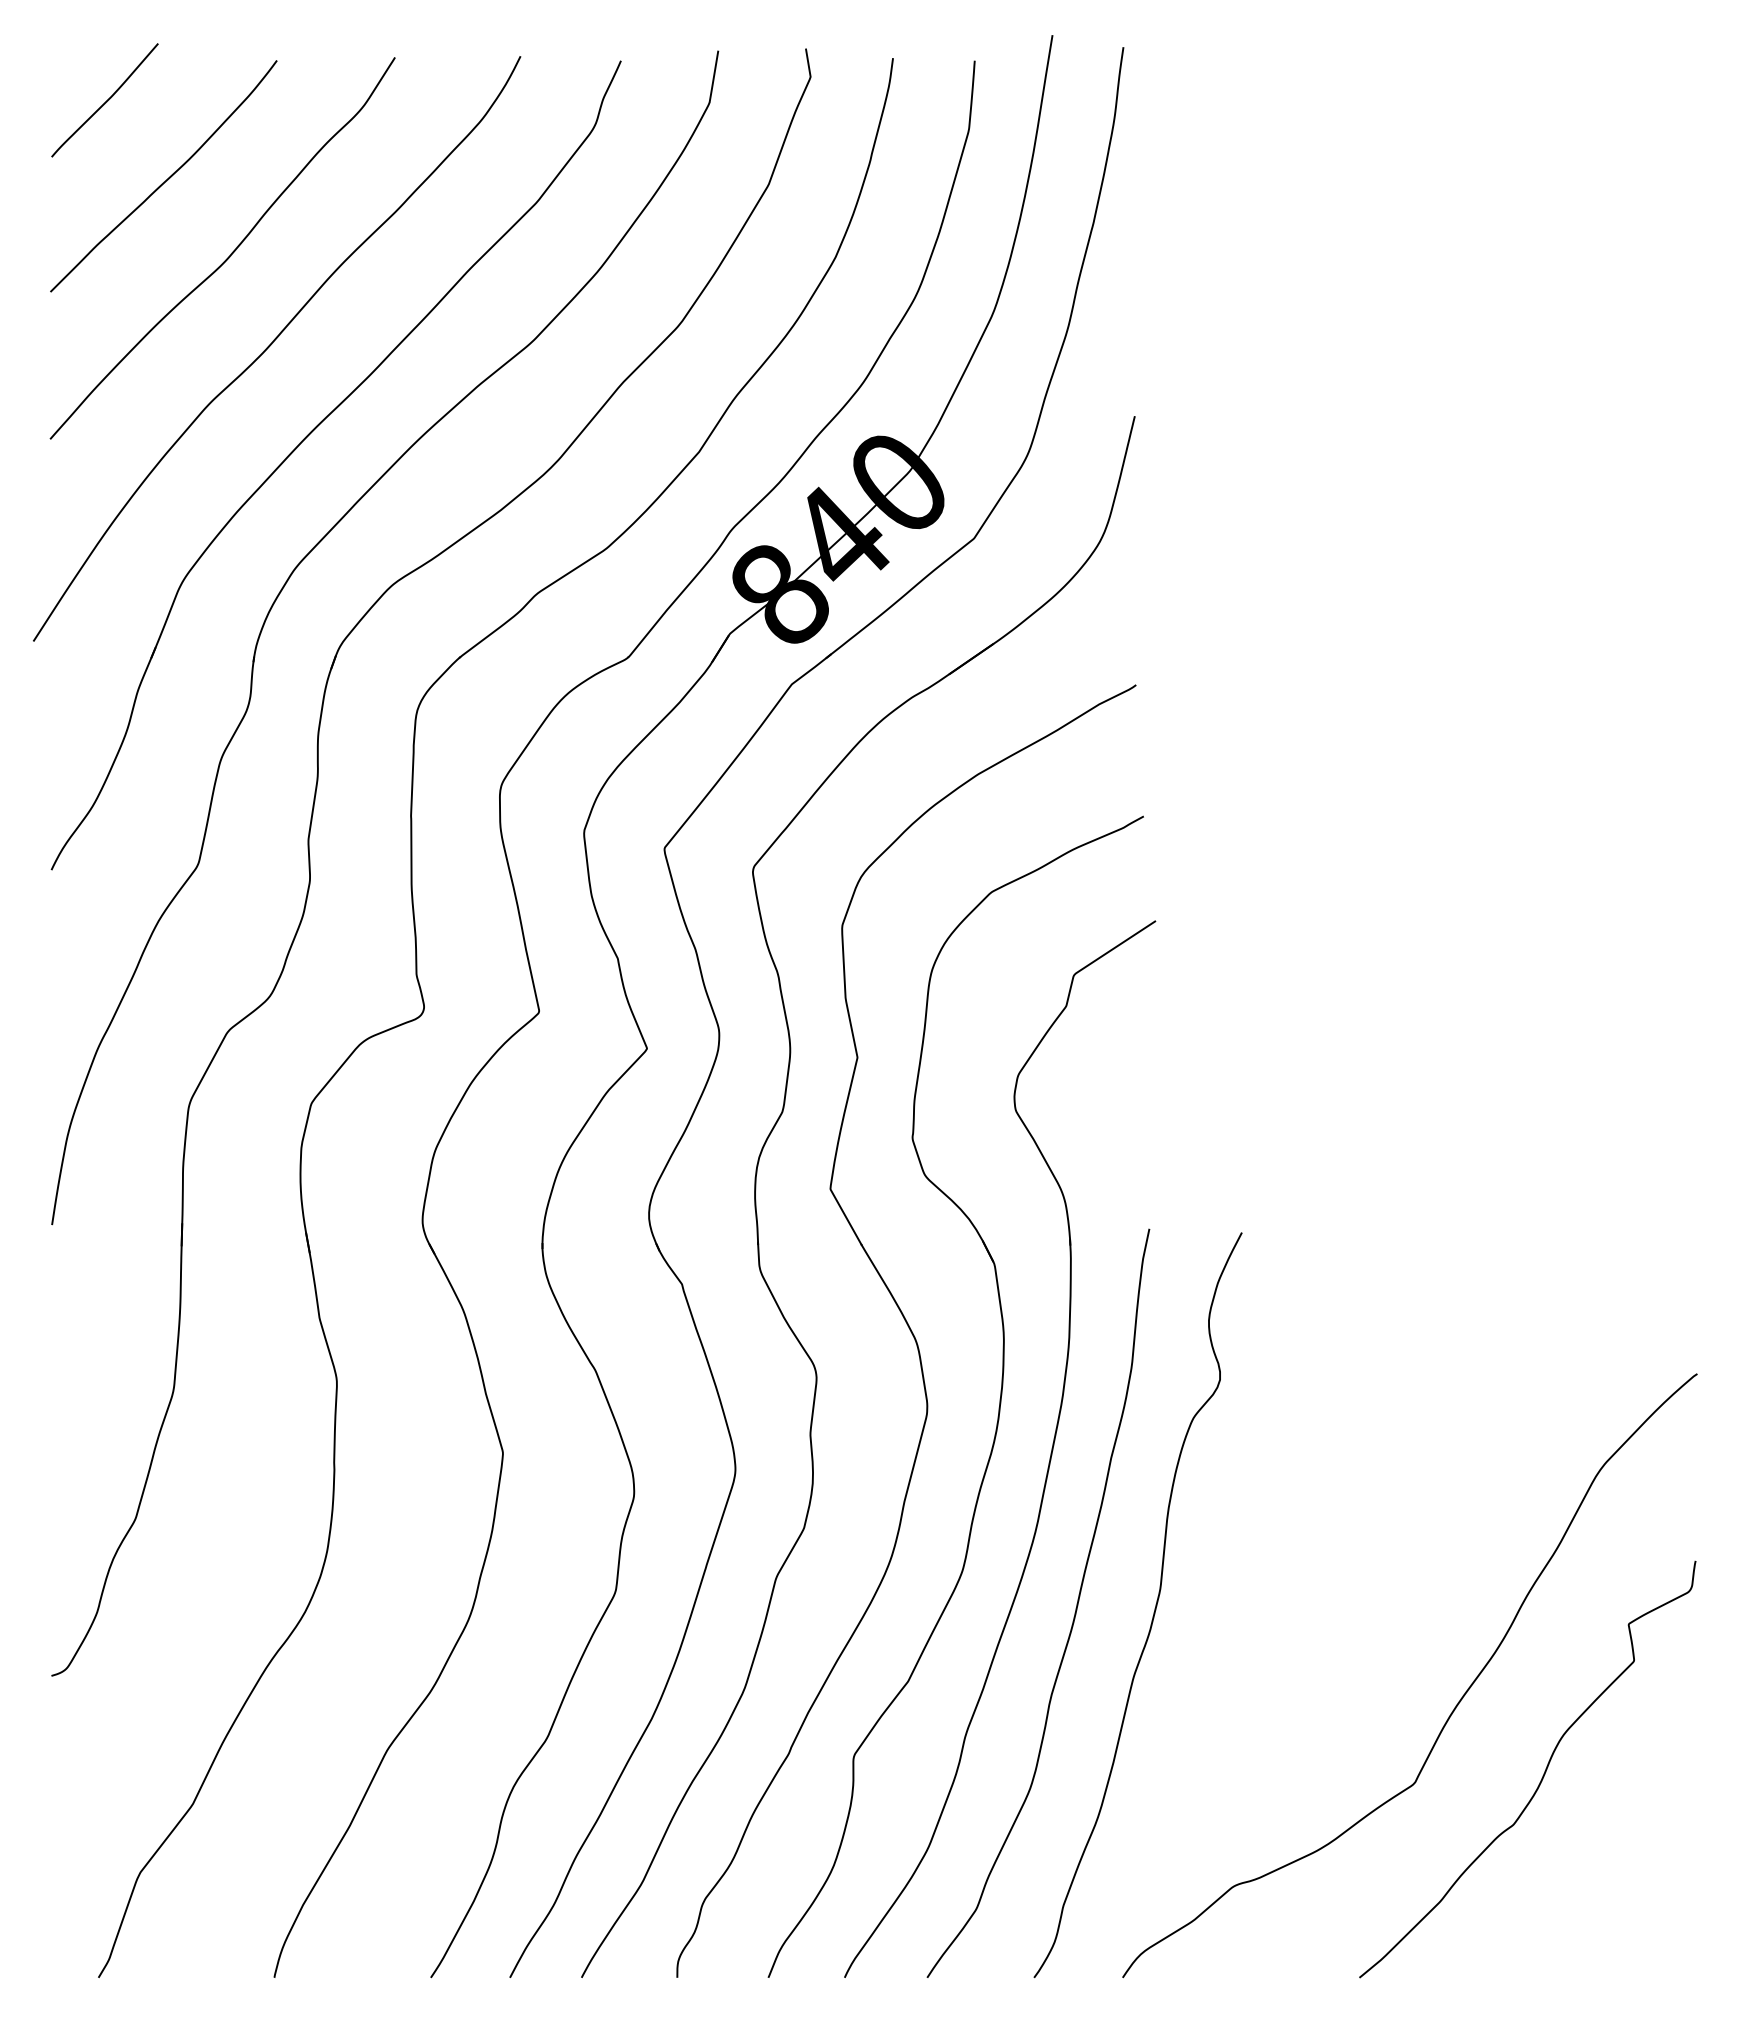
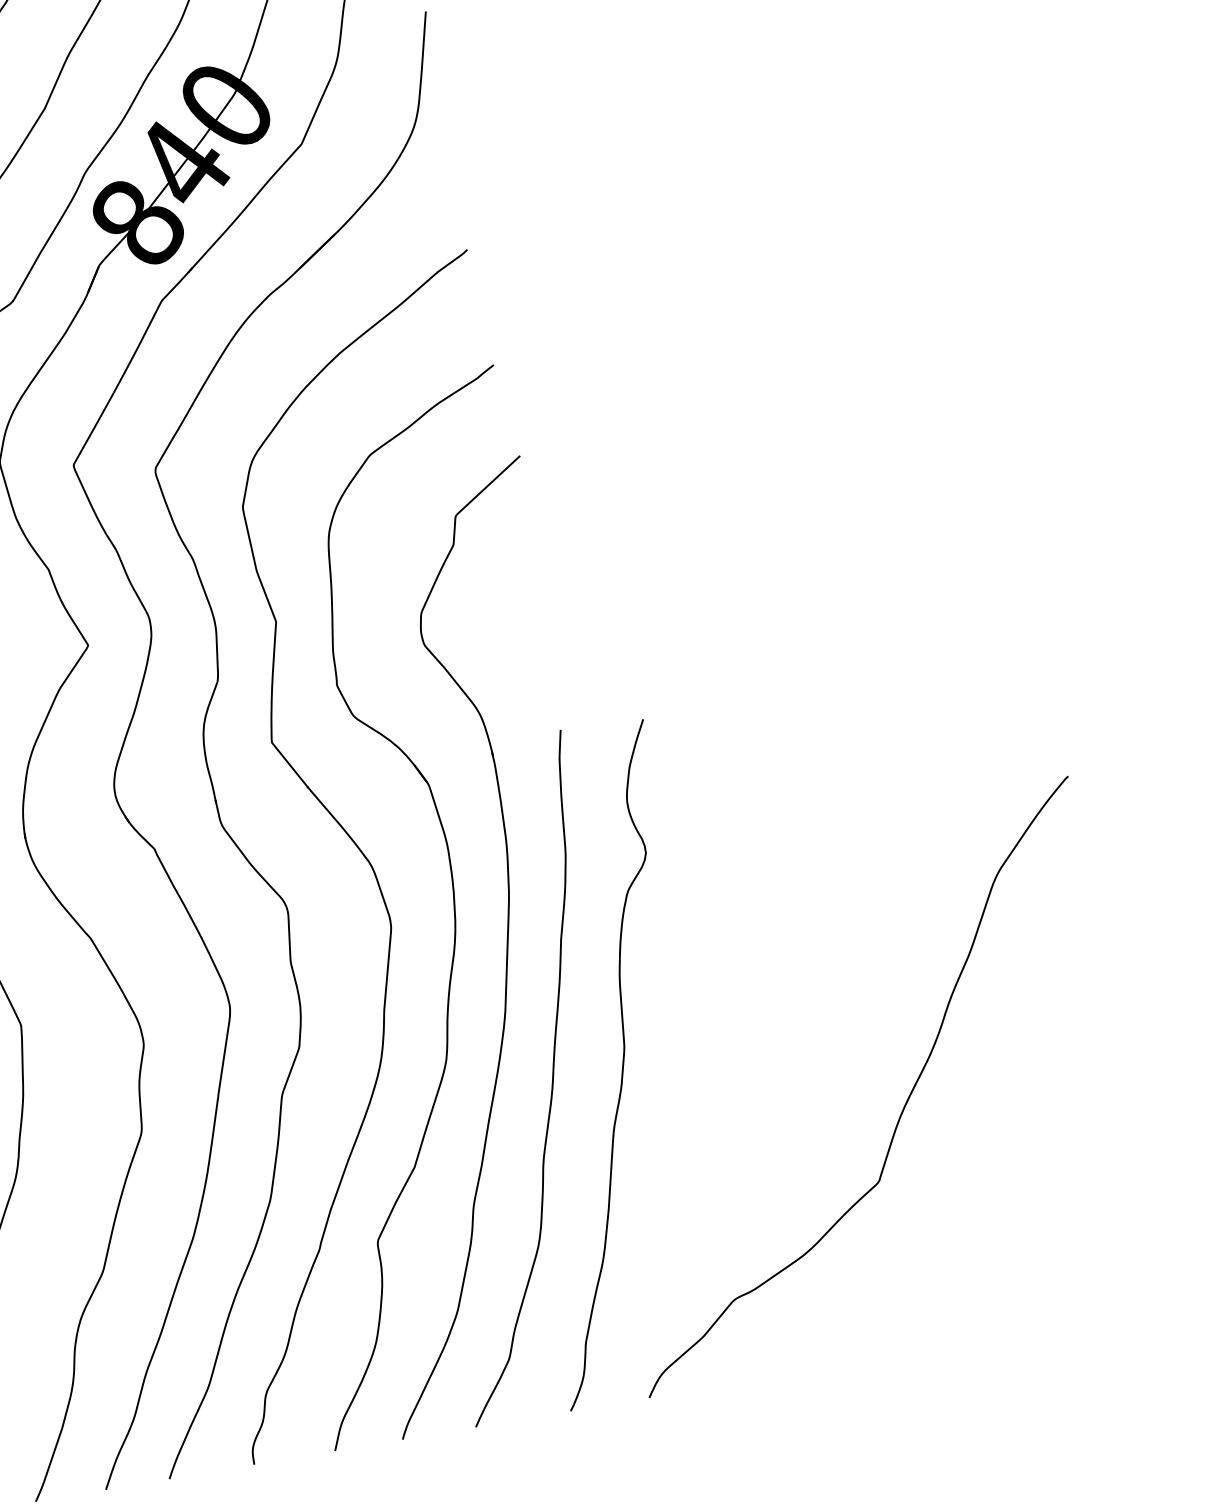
curve: (1542, 1775) -> (991, 1155), removed

